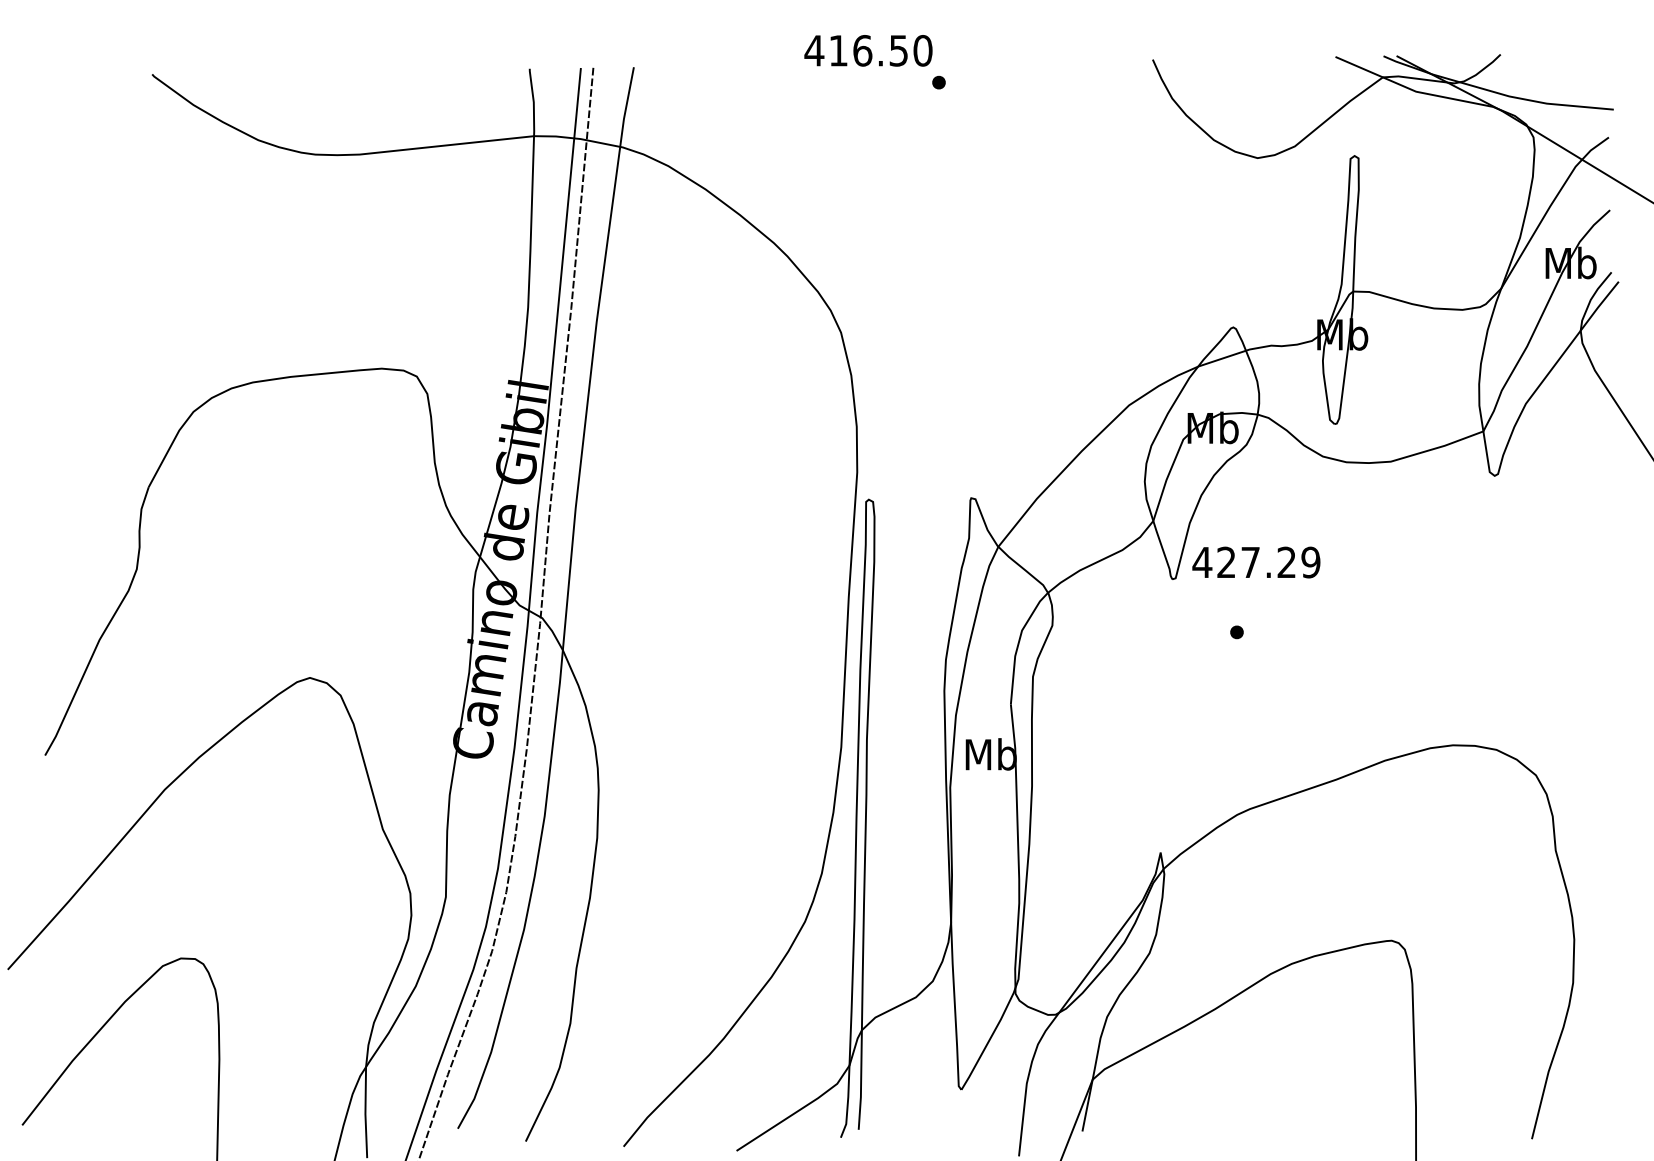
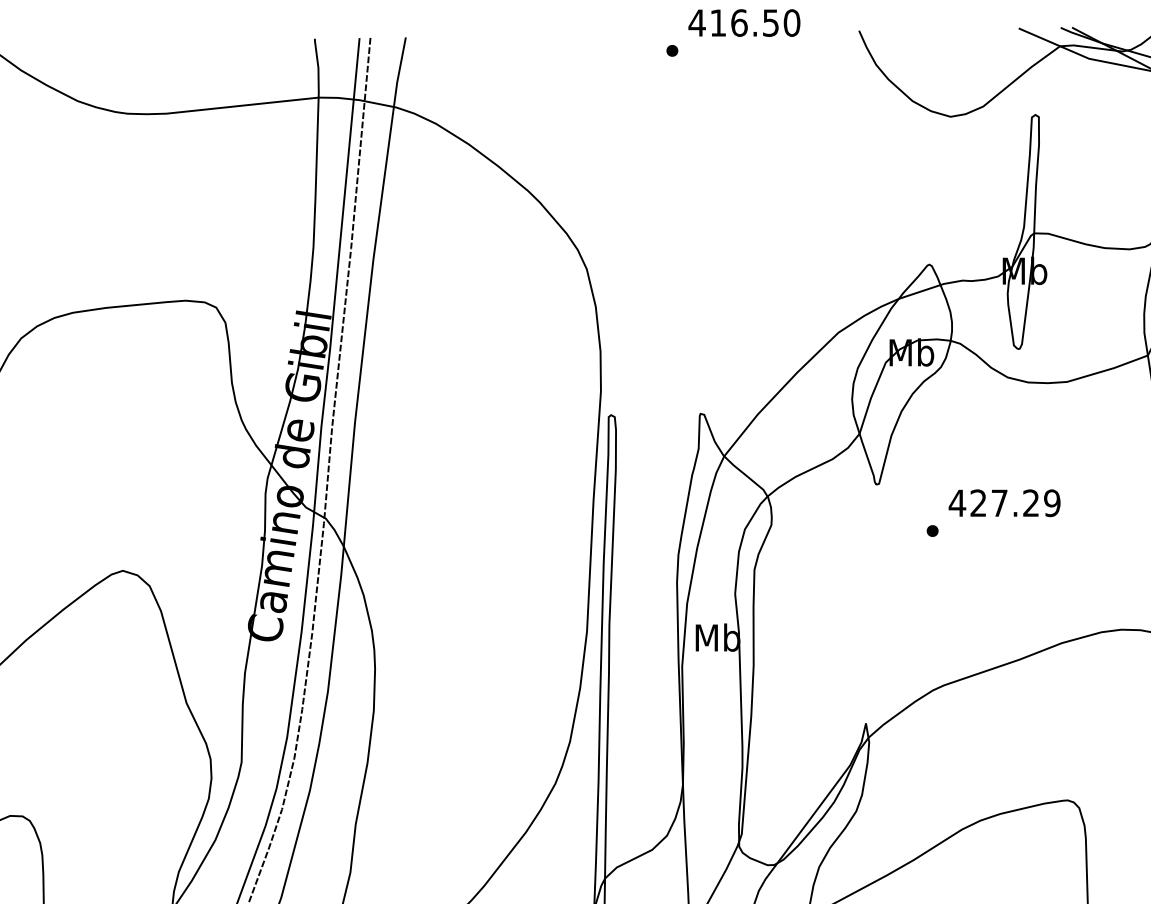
text: (868, 50) -> (744, 22), moved
text: (1256, 562) -> (1004, 503), moved

